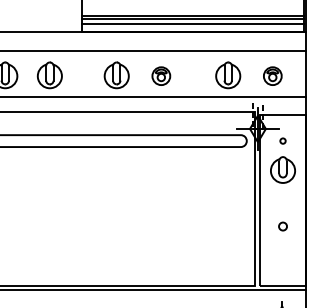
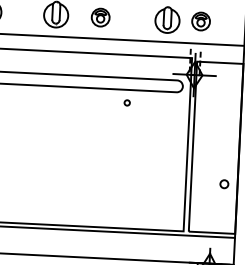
part: (272, 75) -> (200, 20), moved
circle: (282, 140) -> (126, 102), moved
part: (282, 169) -> (217, 116), removed
circle: (282, 226) -> (223, 184), moved

